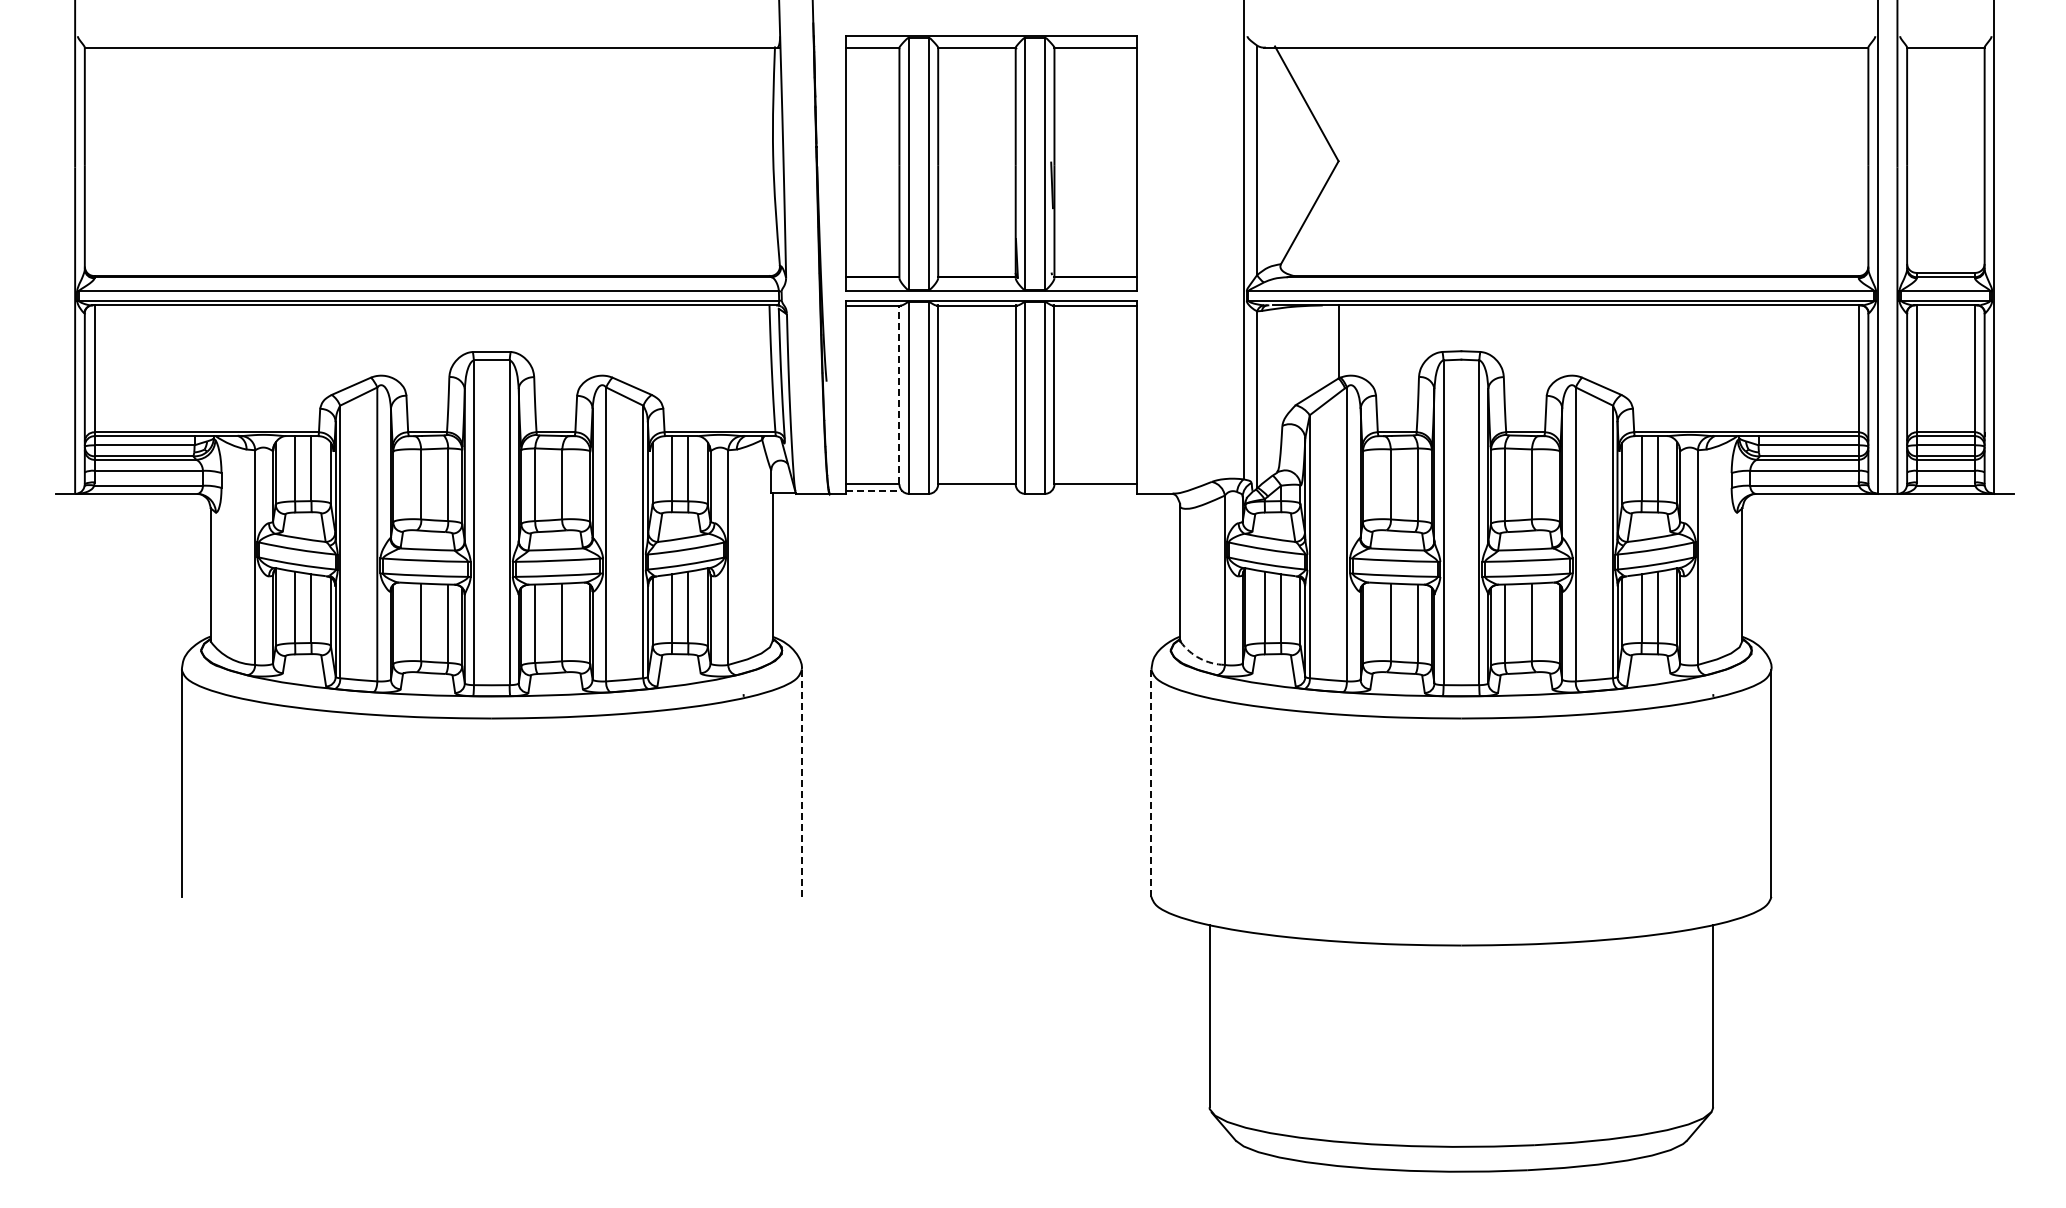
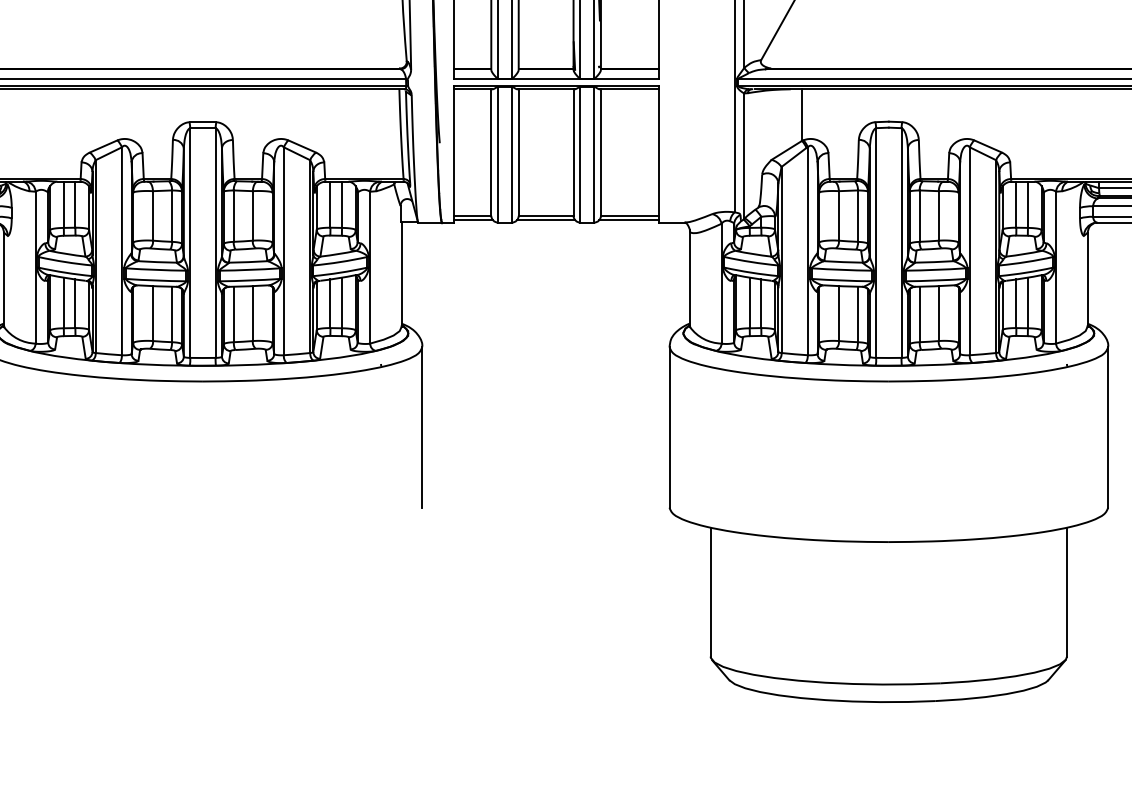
line: (899, 394) -> (491, 152), dashed -> solid
line: (874, 490) -> (473, 220), dashed -> solid
line: (976, 490) -> (545, 220), added
line: (1093, 490) -> (628, 220), added
arc: (1199, 658) -> (703, 339), dashed -> solid
line: (801, 783) -> (422, 427), dashed -> solid
line: (1151, 783) -> (669, 427), dashed -> solid

